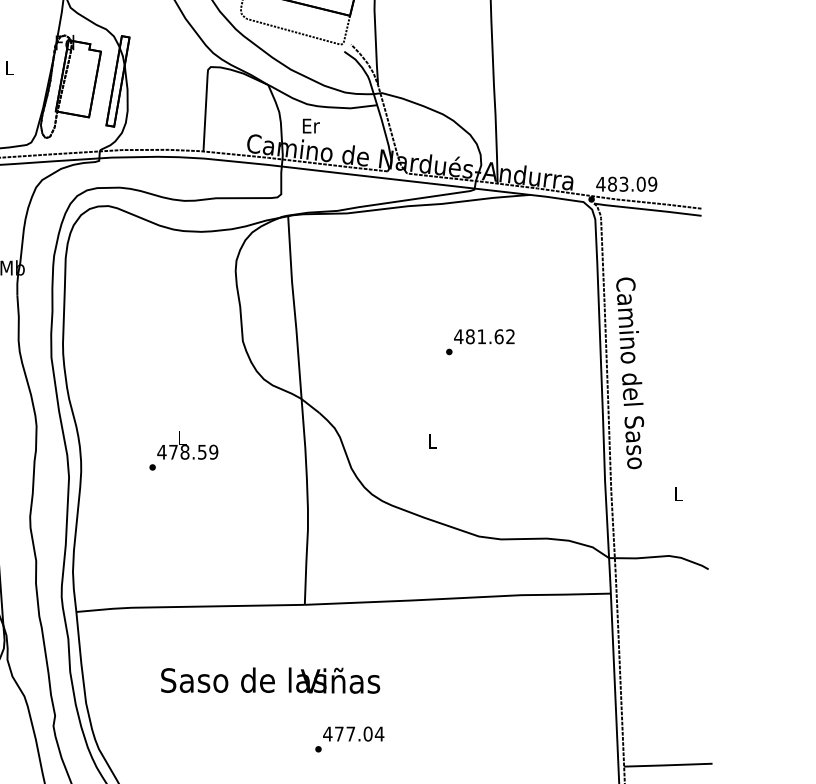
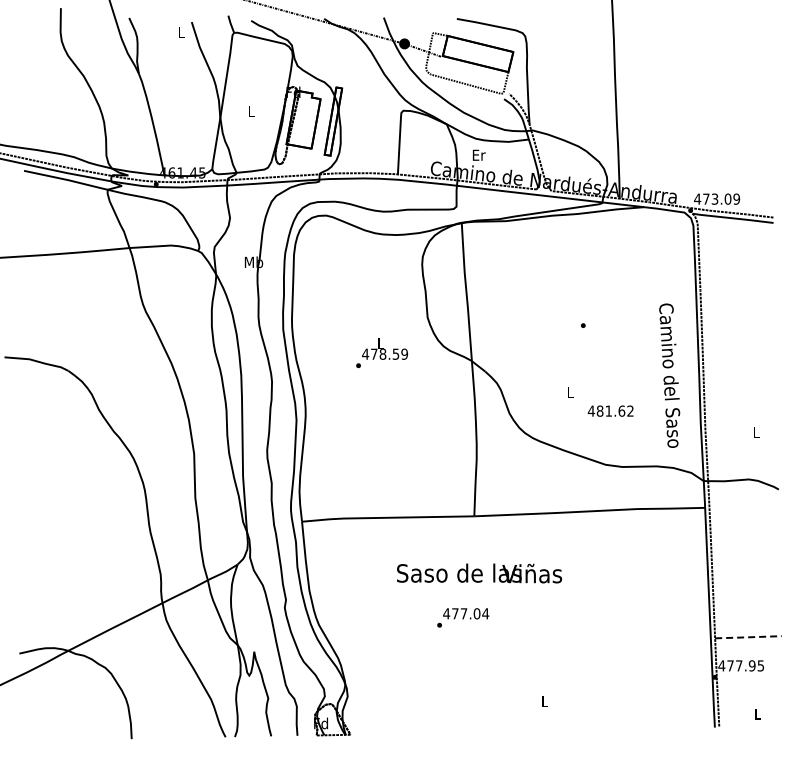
text: (612, 183) -> (706, 198), 483.09 -> 473.09
text: (484, 335) -> (610, 410), moved
text: (629, 373) -> (669, 375), moved
text: (183, 451) -> (381, 353), moved
text: (270, 680) -> (479, 573), moved
text: (350, 738) -> (463, 617), moved
line: (668, 765) -> (748, 637), solid -> dashed

